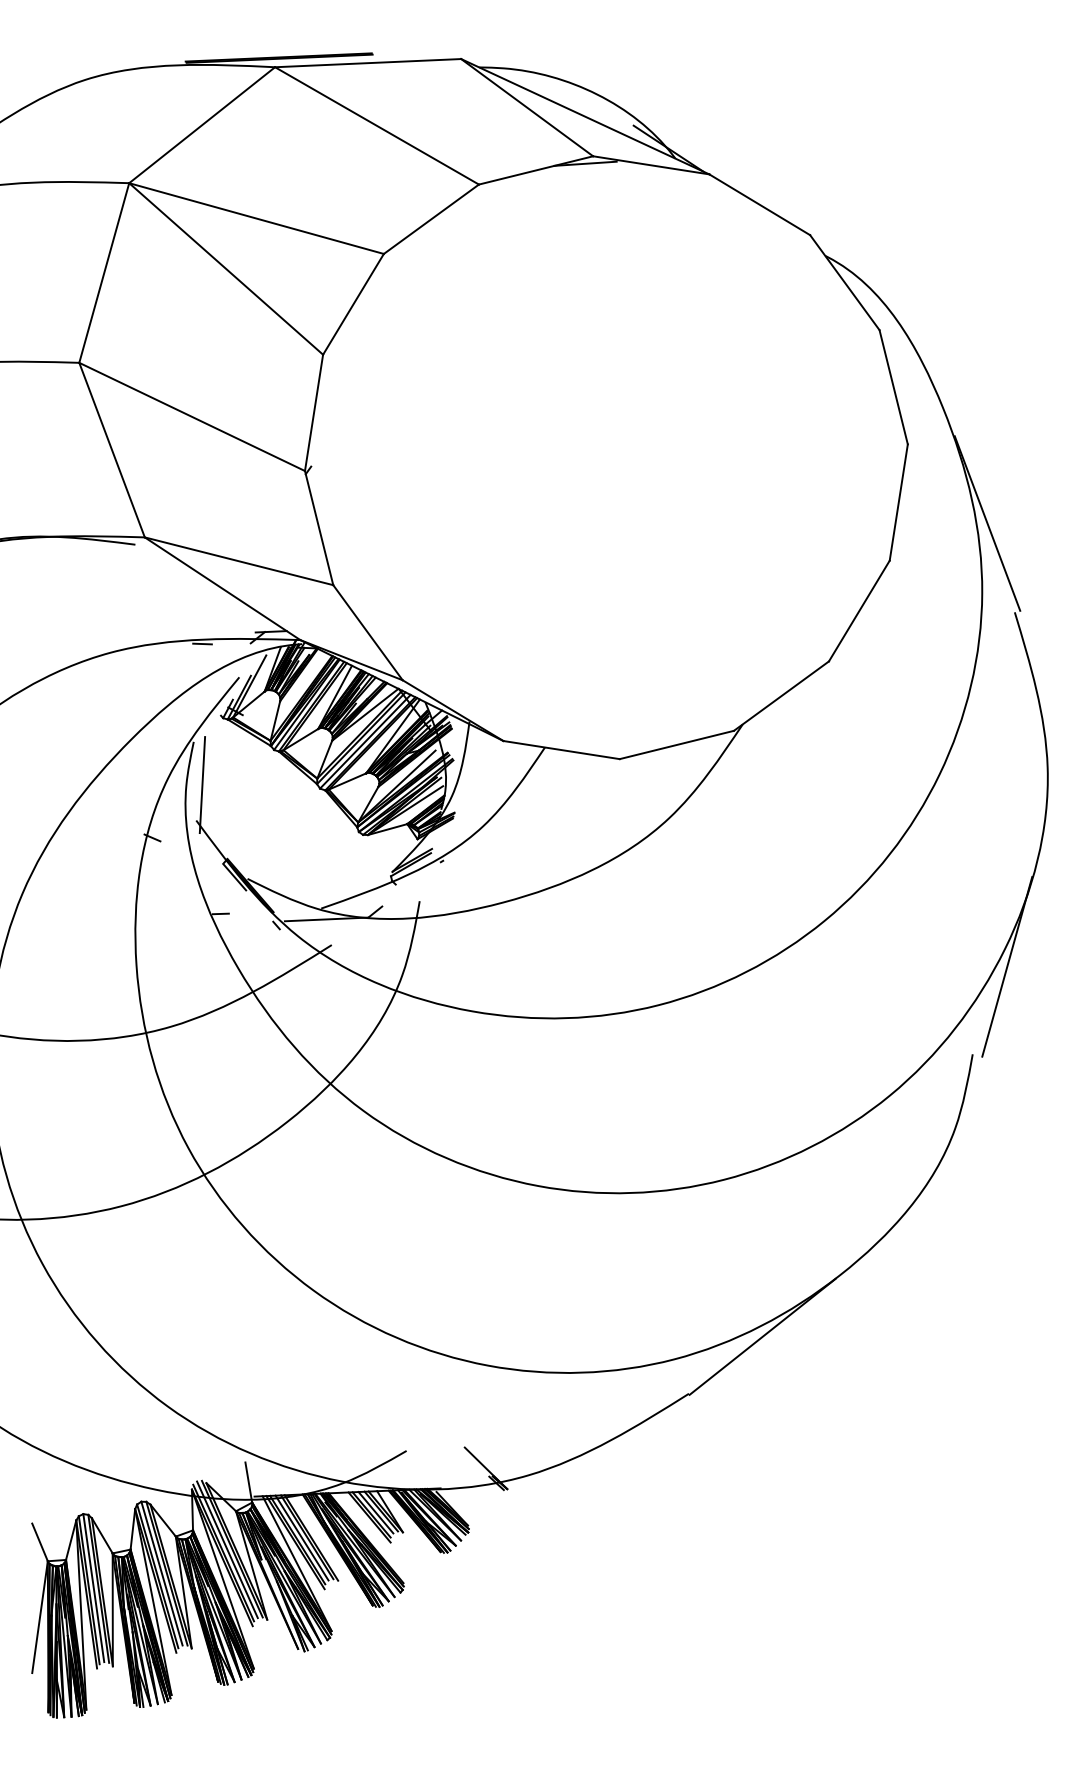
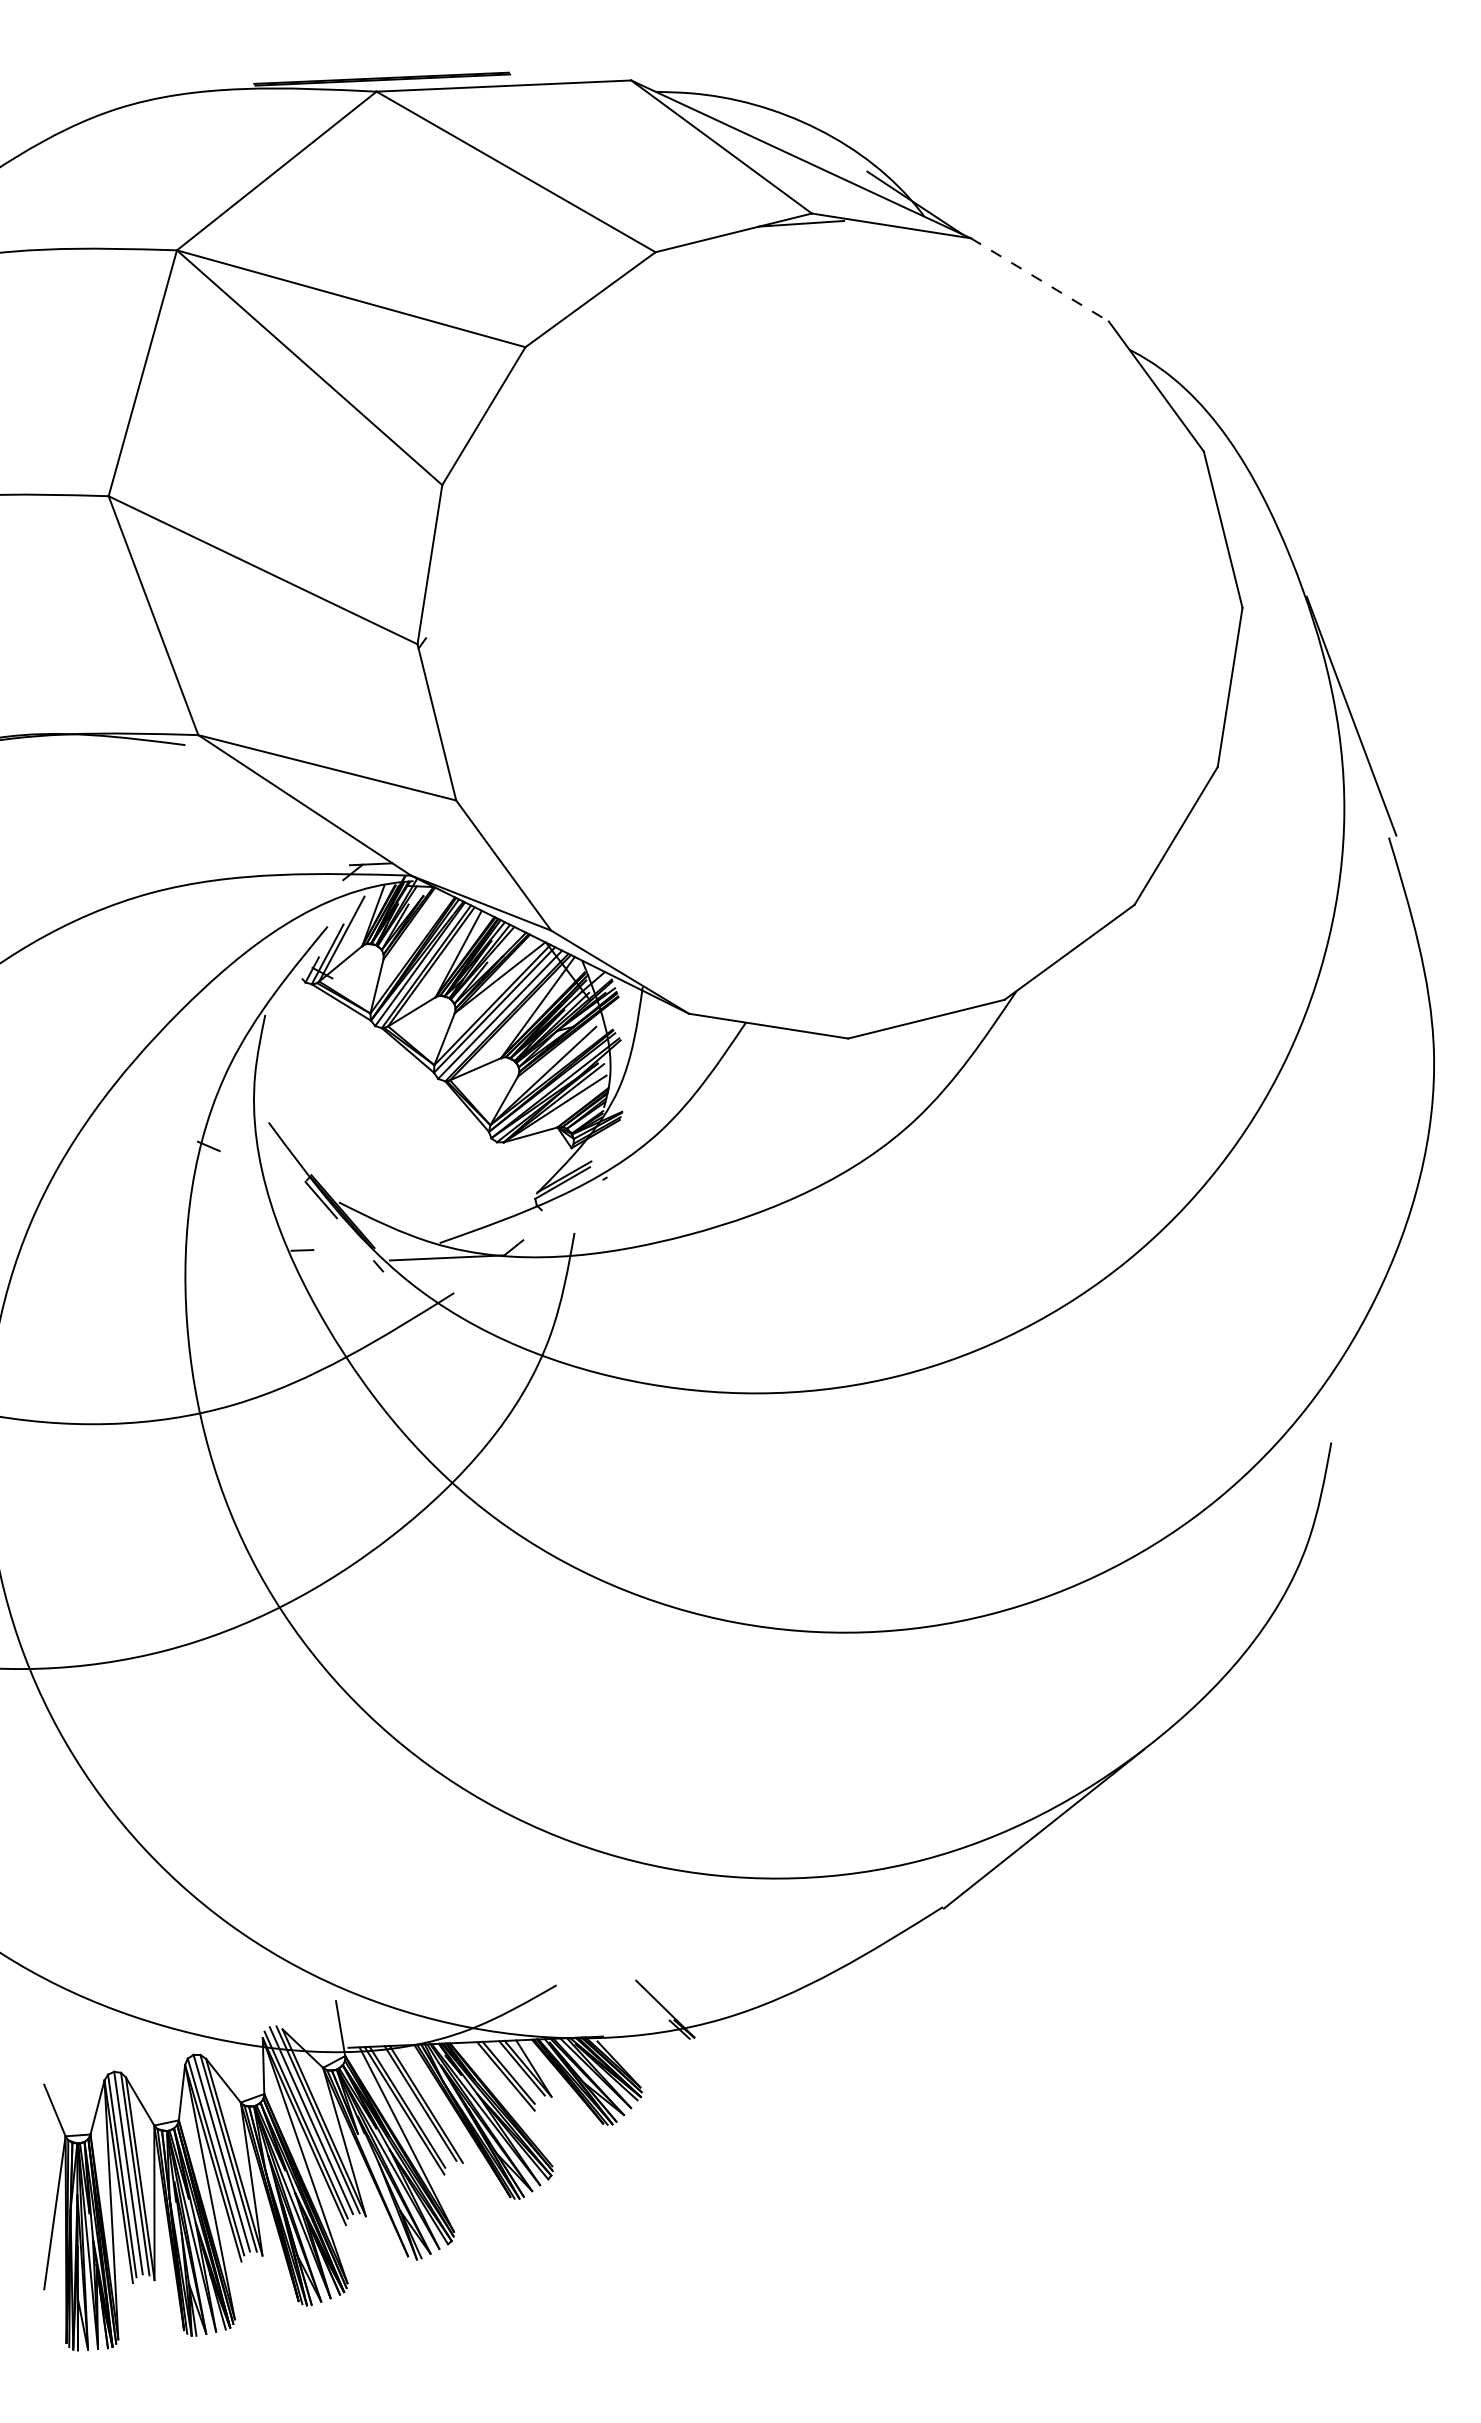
line: (759, 204) -> (1039, 279), solid -> dashed
line: (202, 643) -> (277, 880), removed
line: (201, 784) -> (276, 1073), removed
line: (1007, 966) -> (1378, 1322), removed
line: (375, 1512) -> (514, 2069), removed
line: (302, 1538) -> (413, 2104), removed

